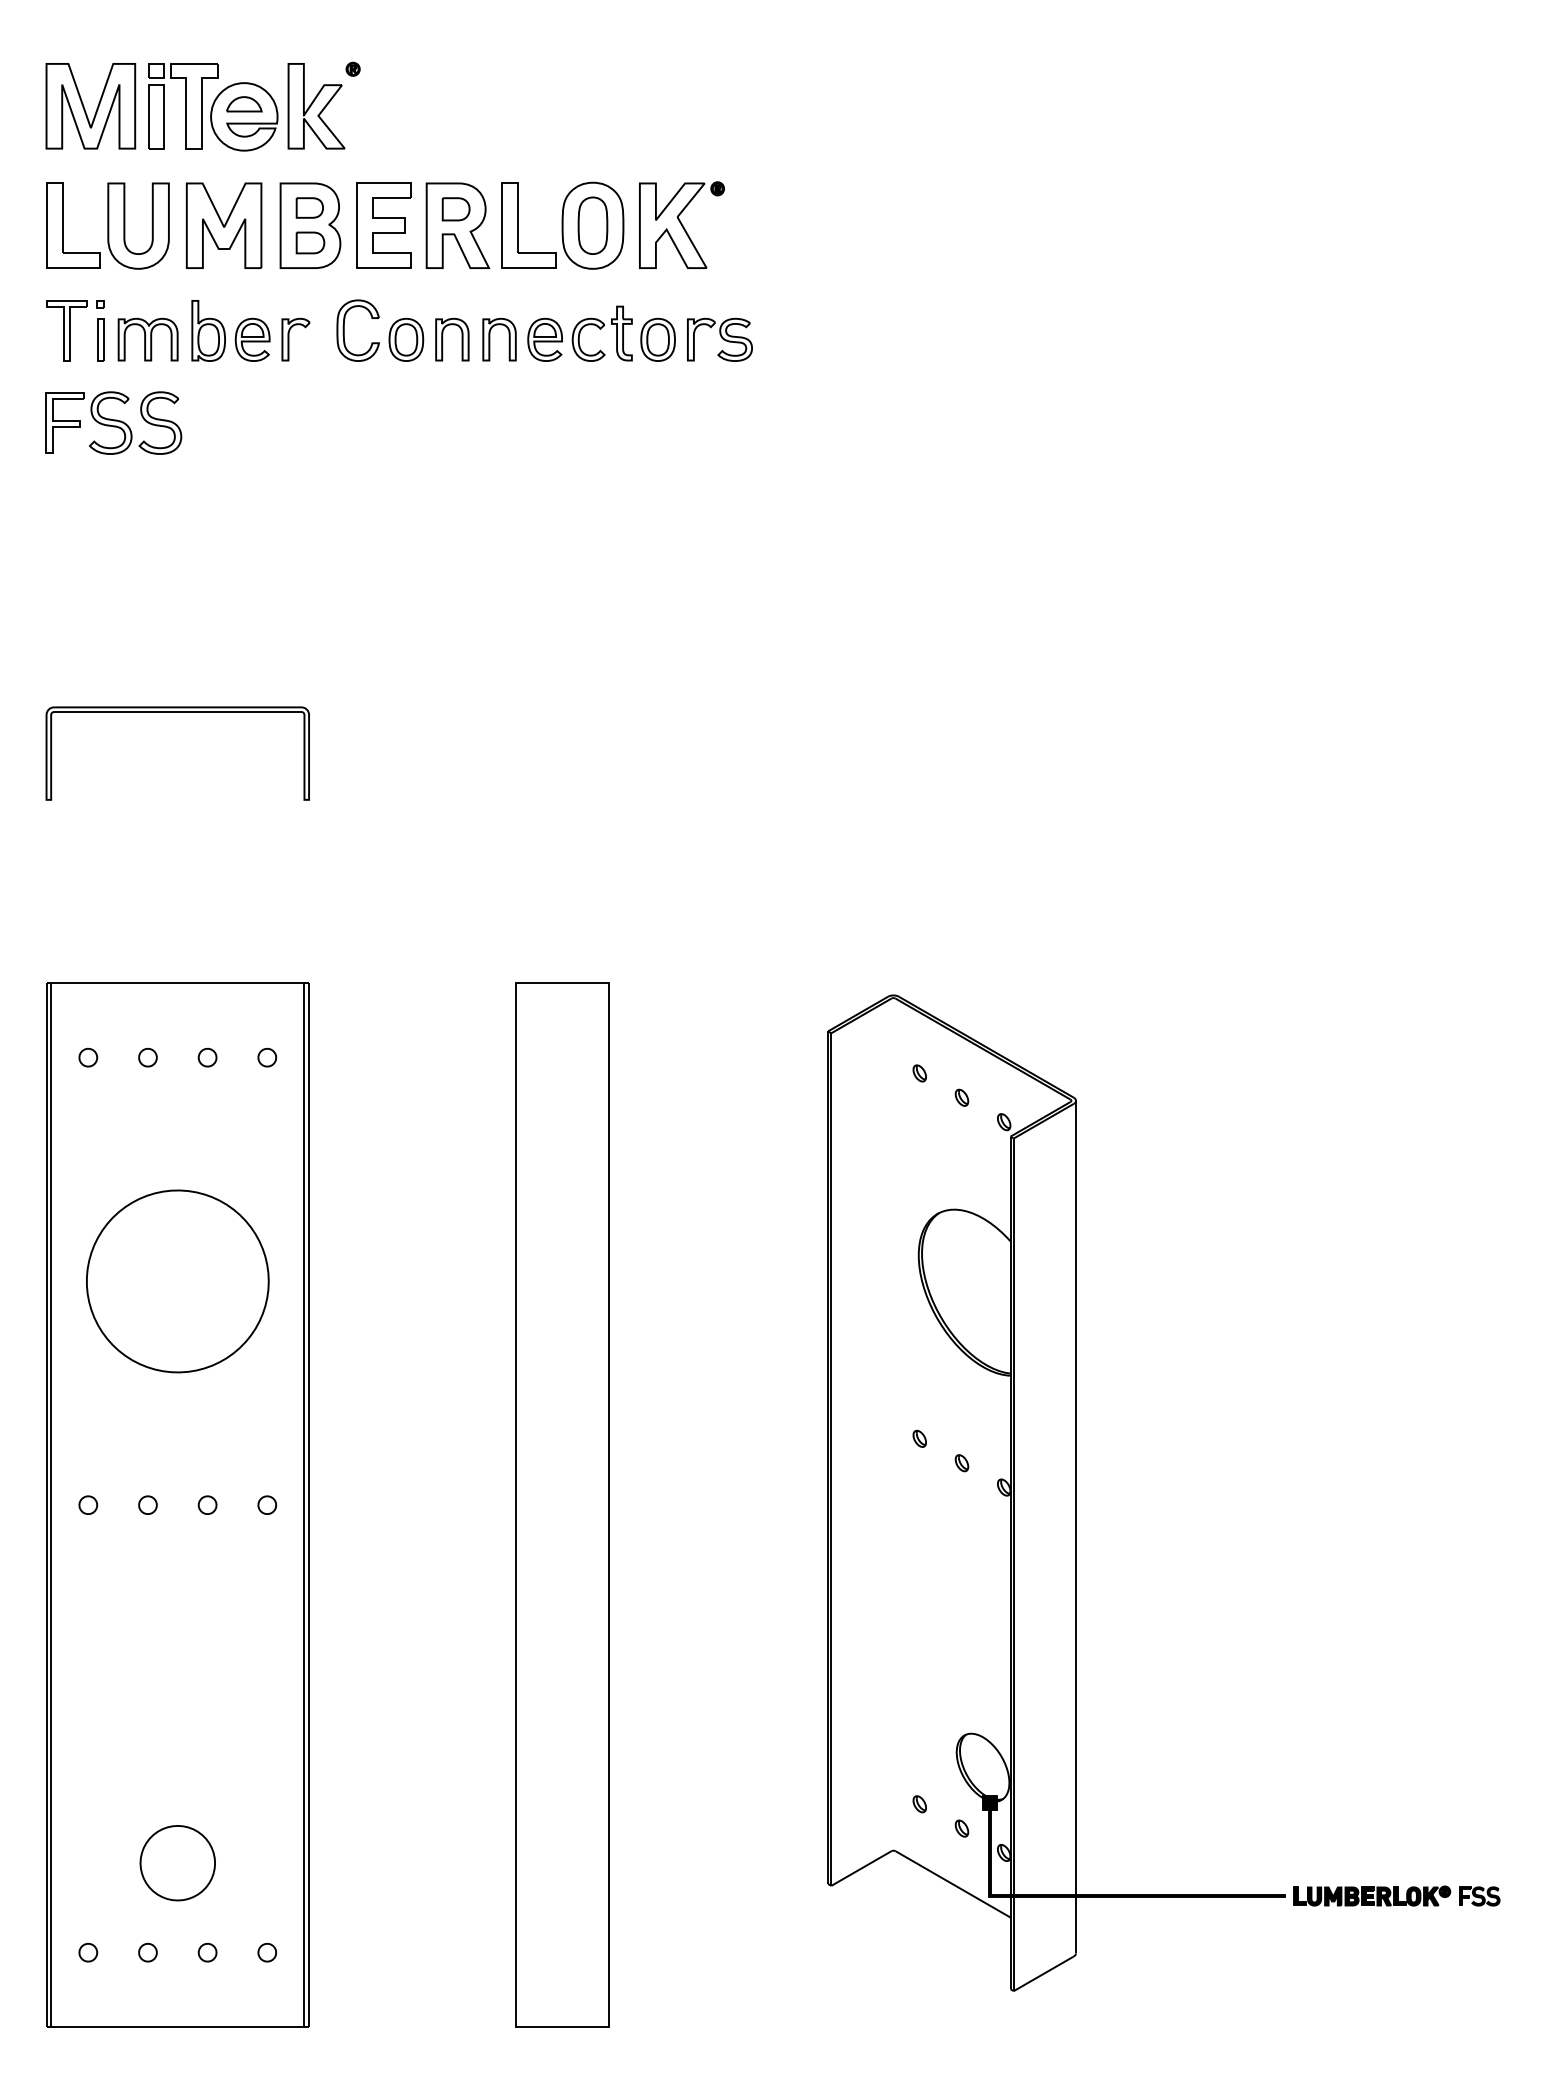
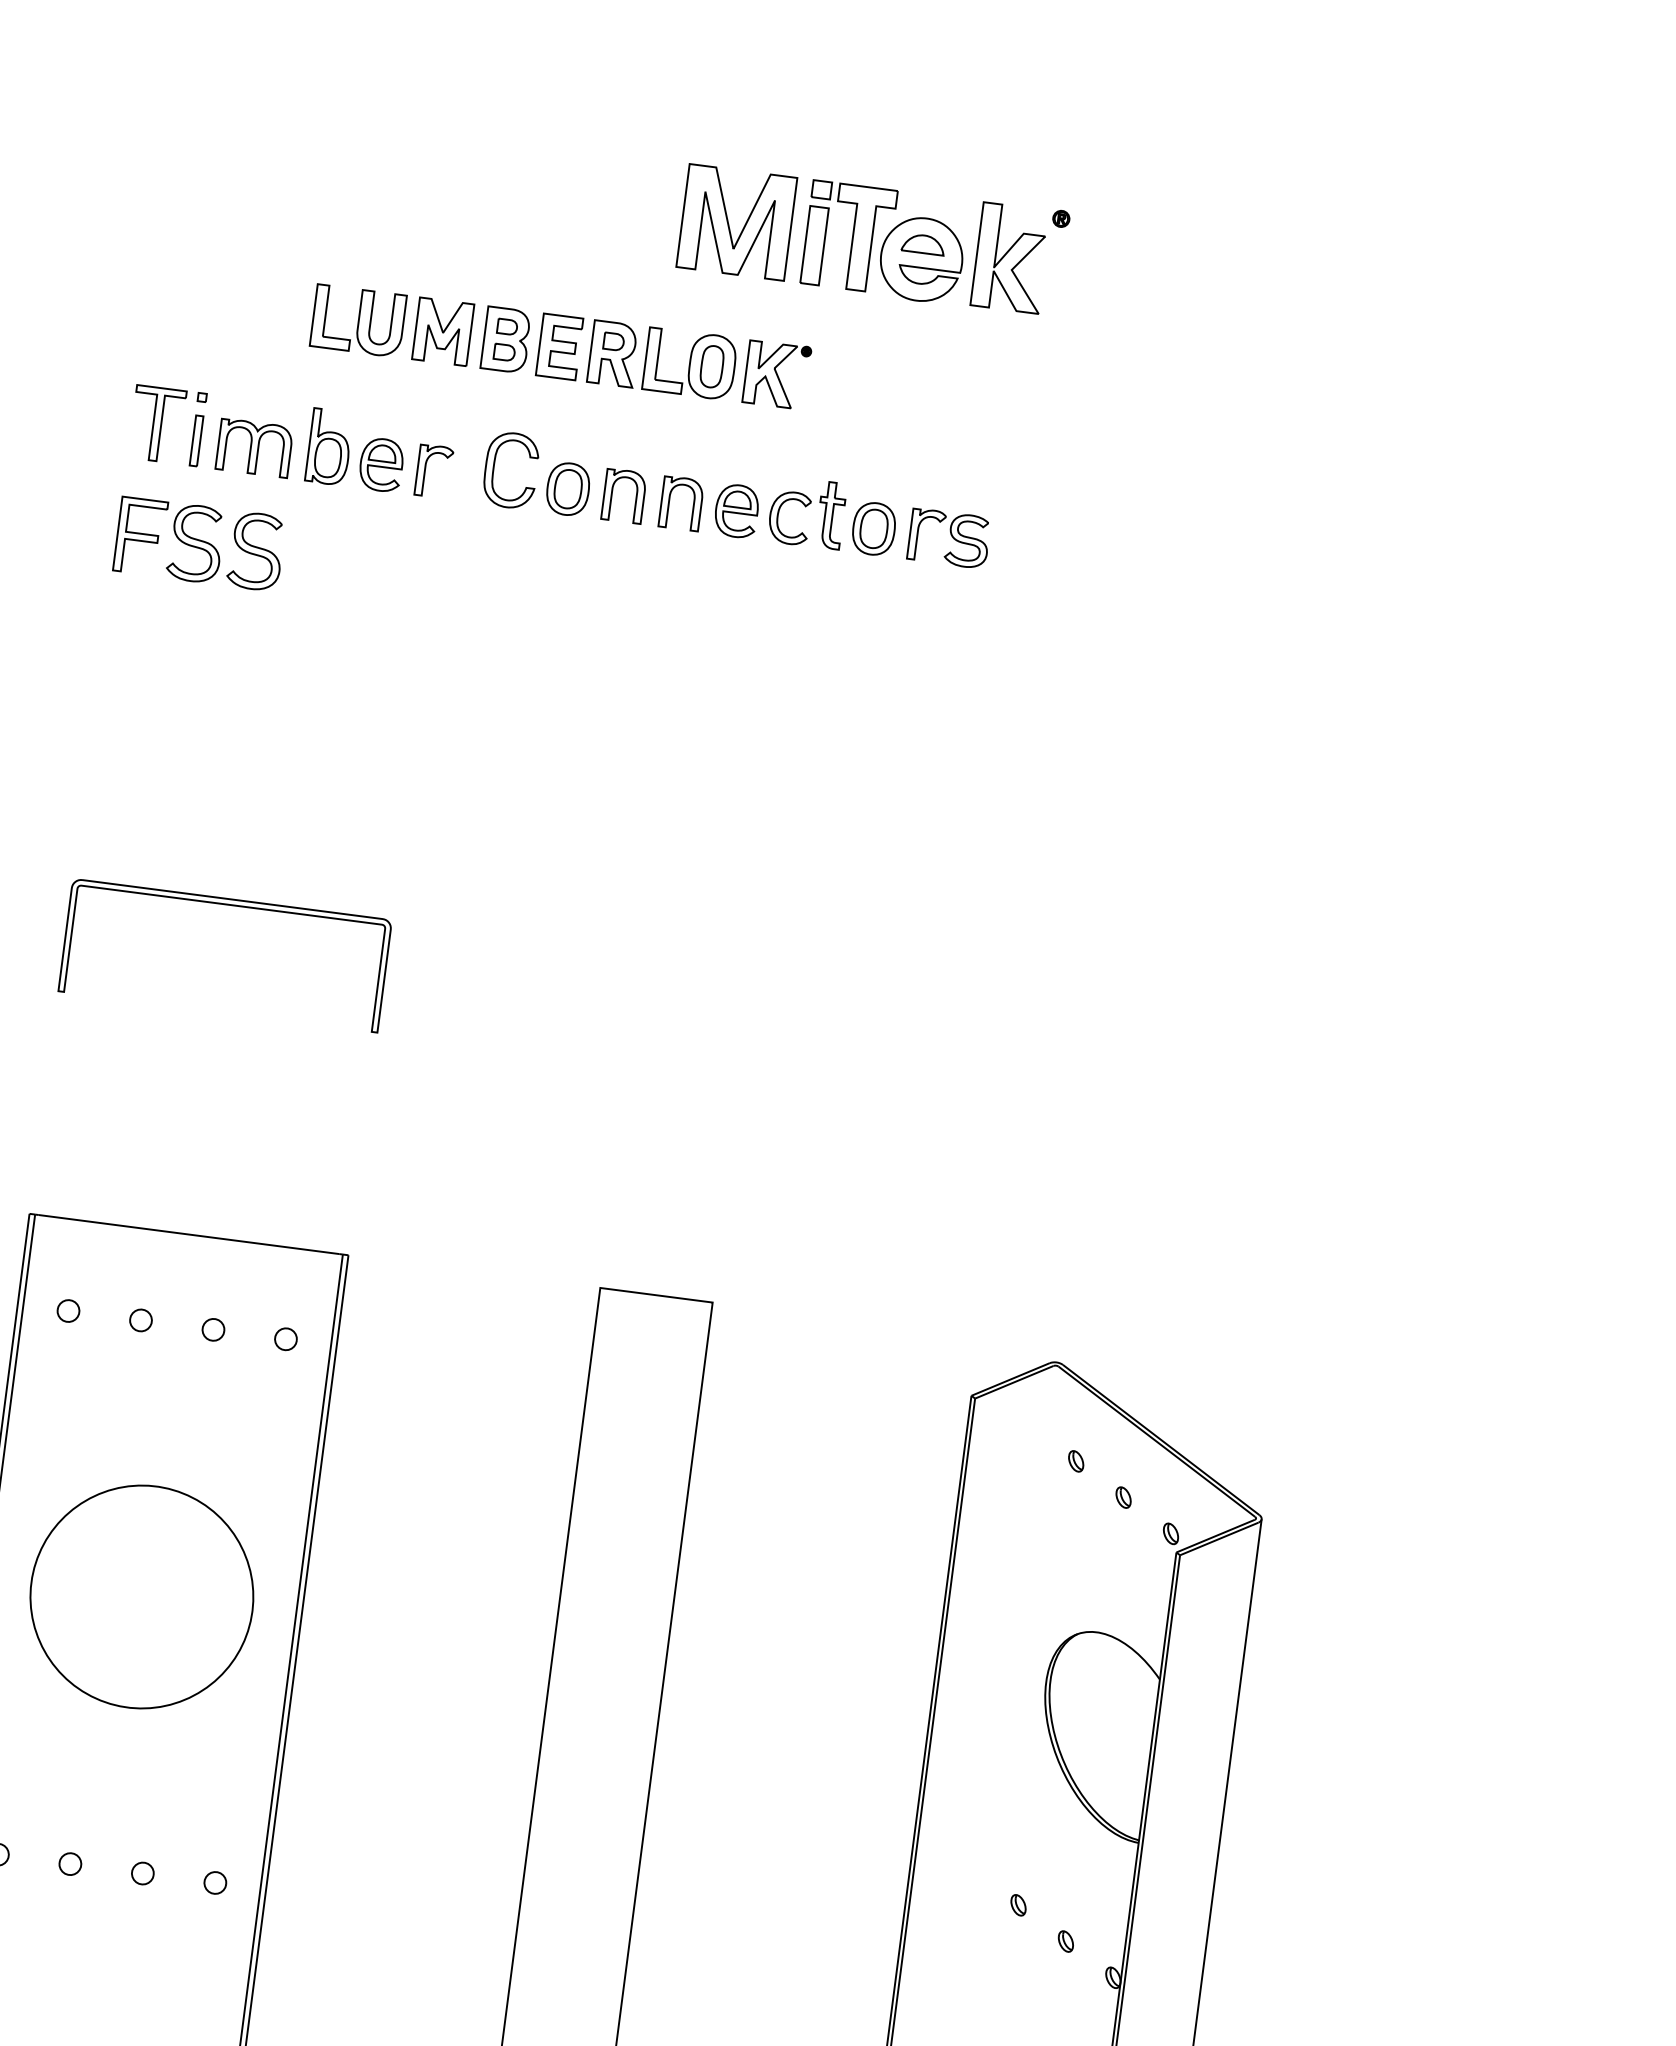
part: (202, 106) -> (872, 240), moved
part: (385, 225) -> (560, 346), size x0.6

